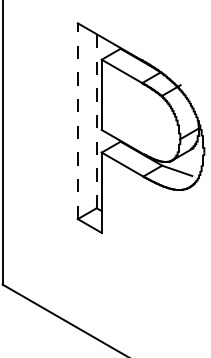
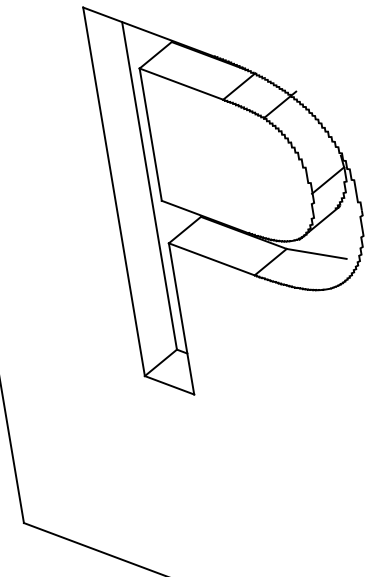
line: (96, 120) -> (148, 184), dashed -> solid
line: (77, 121) -> (113, 192), dashed -> solid

